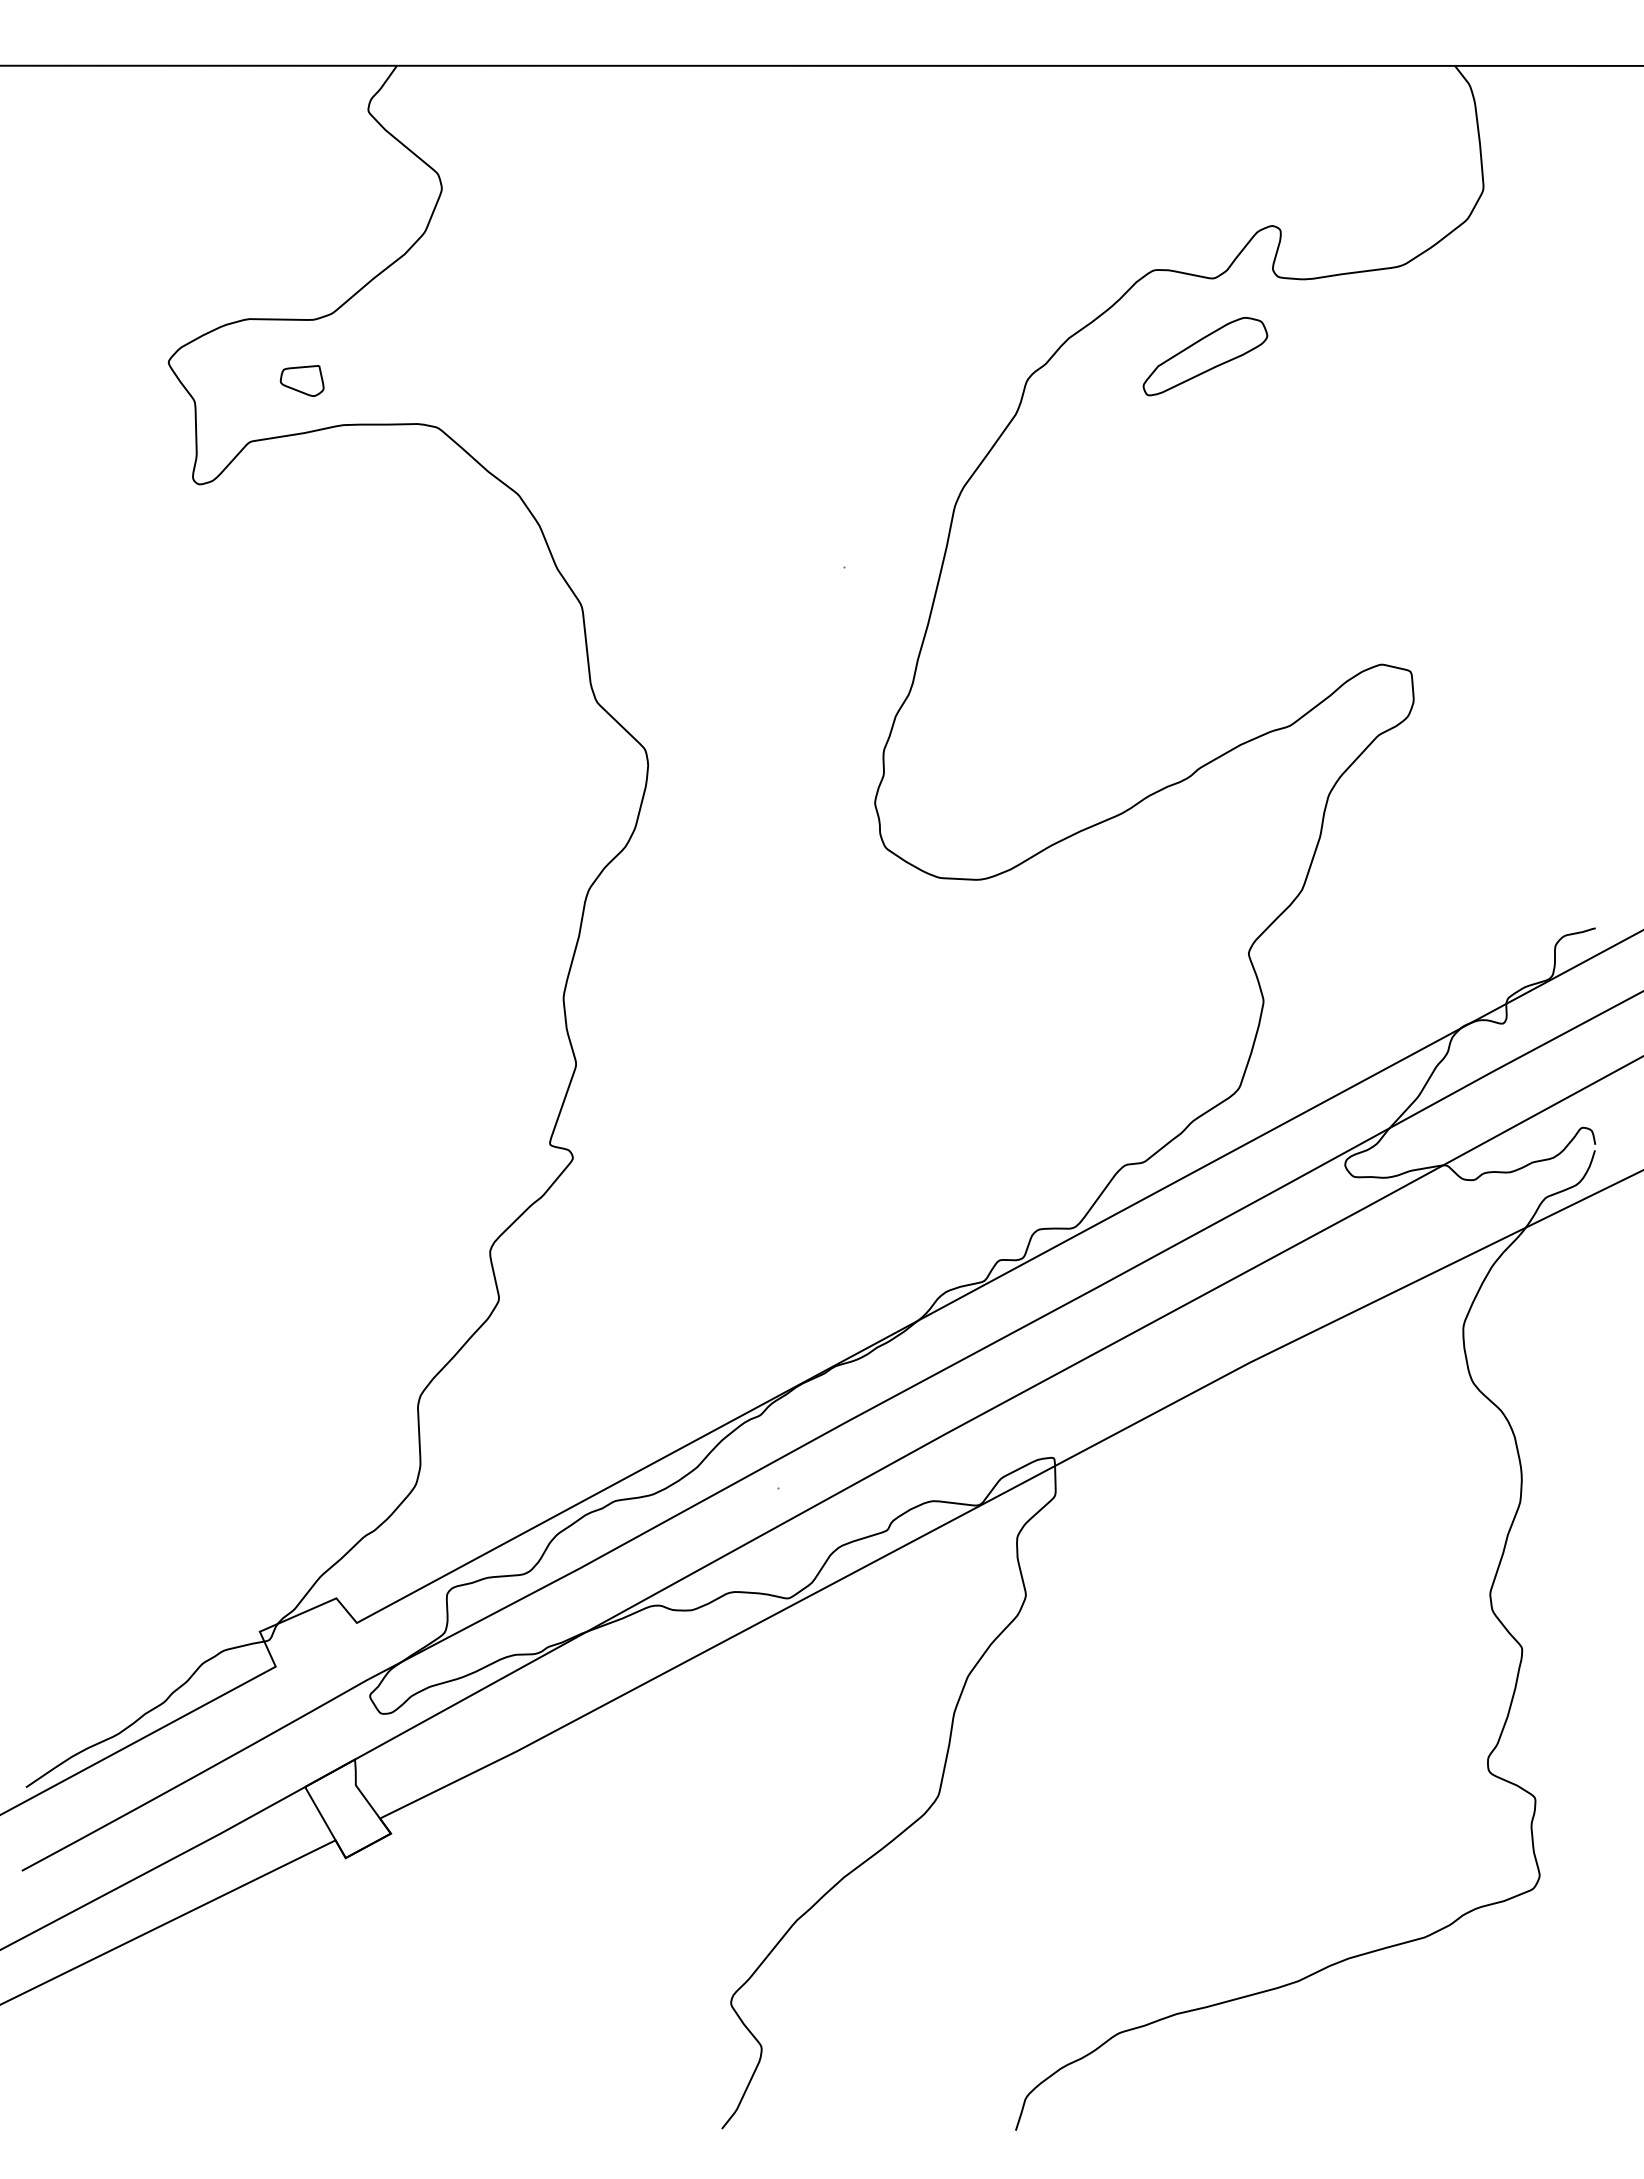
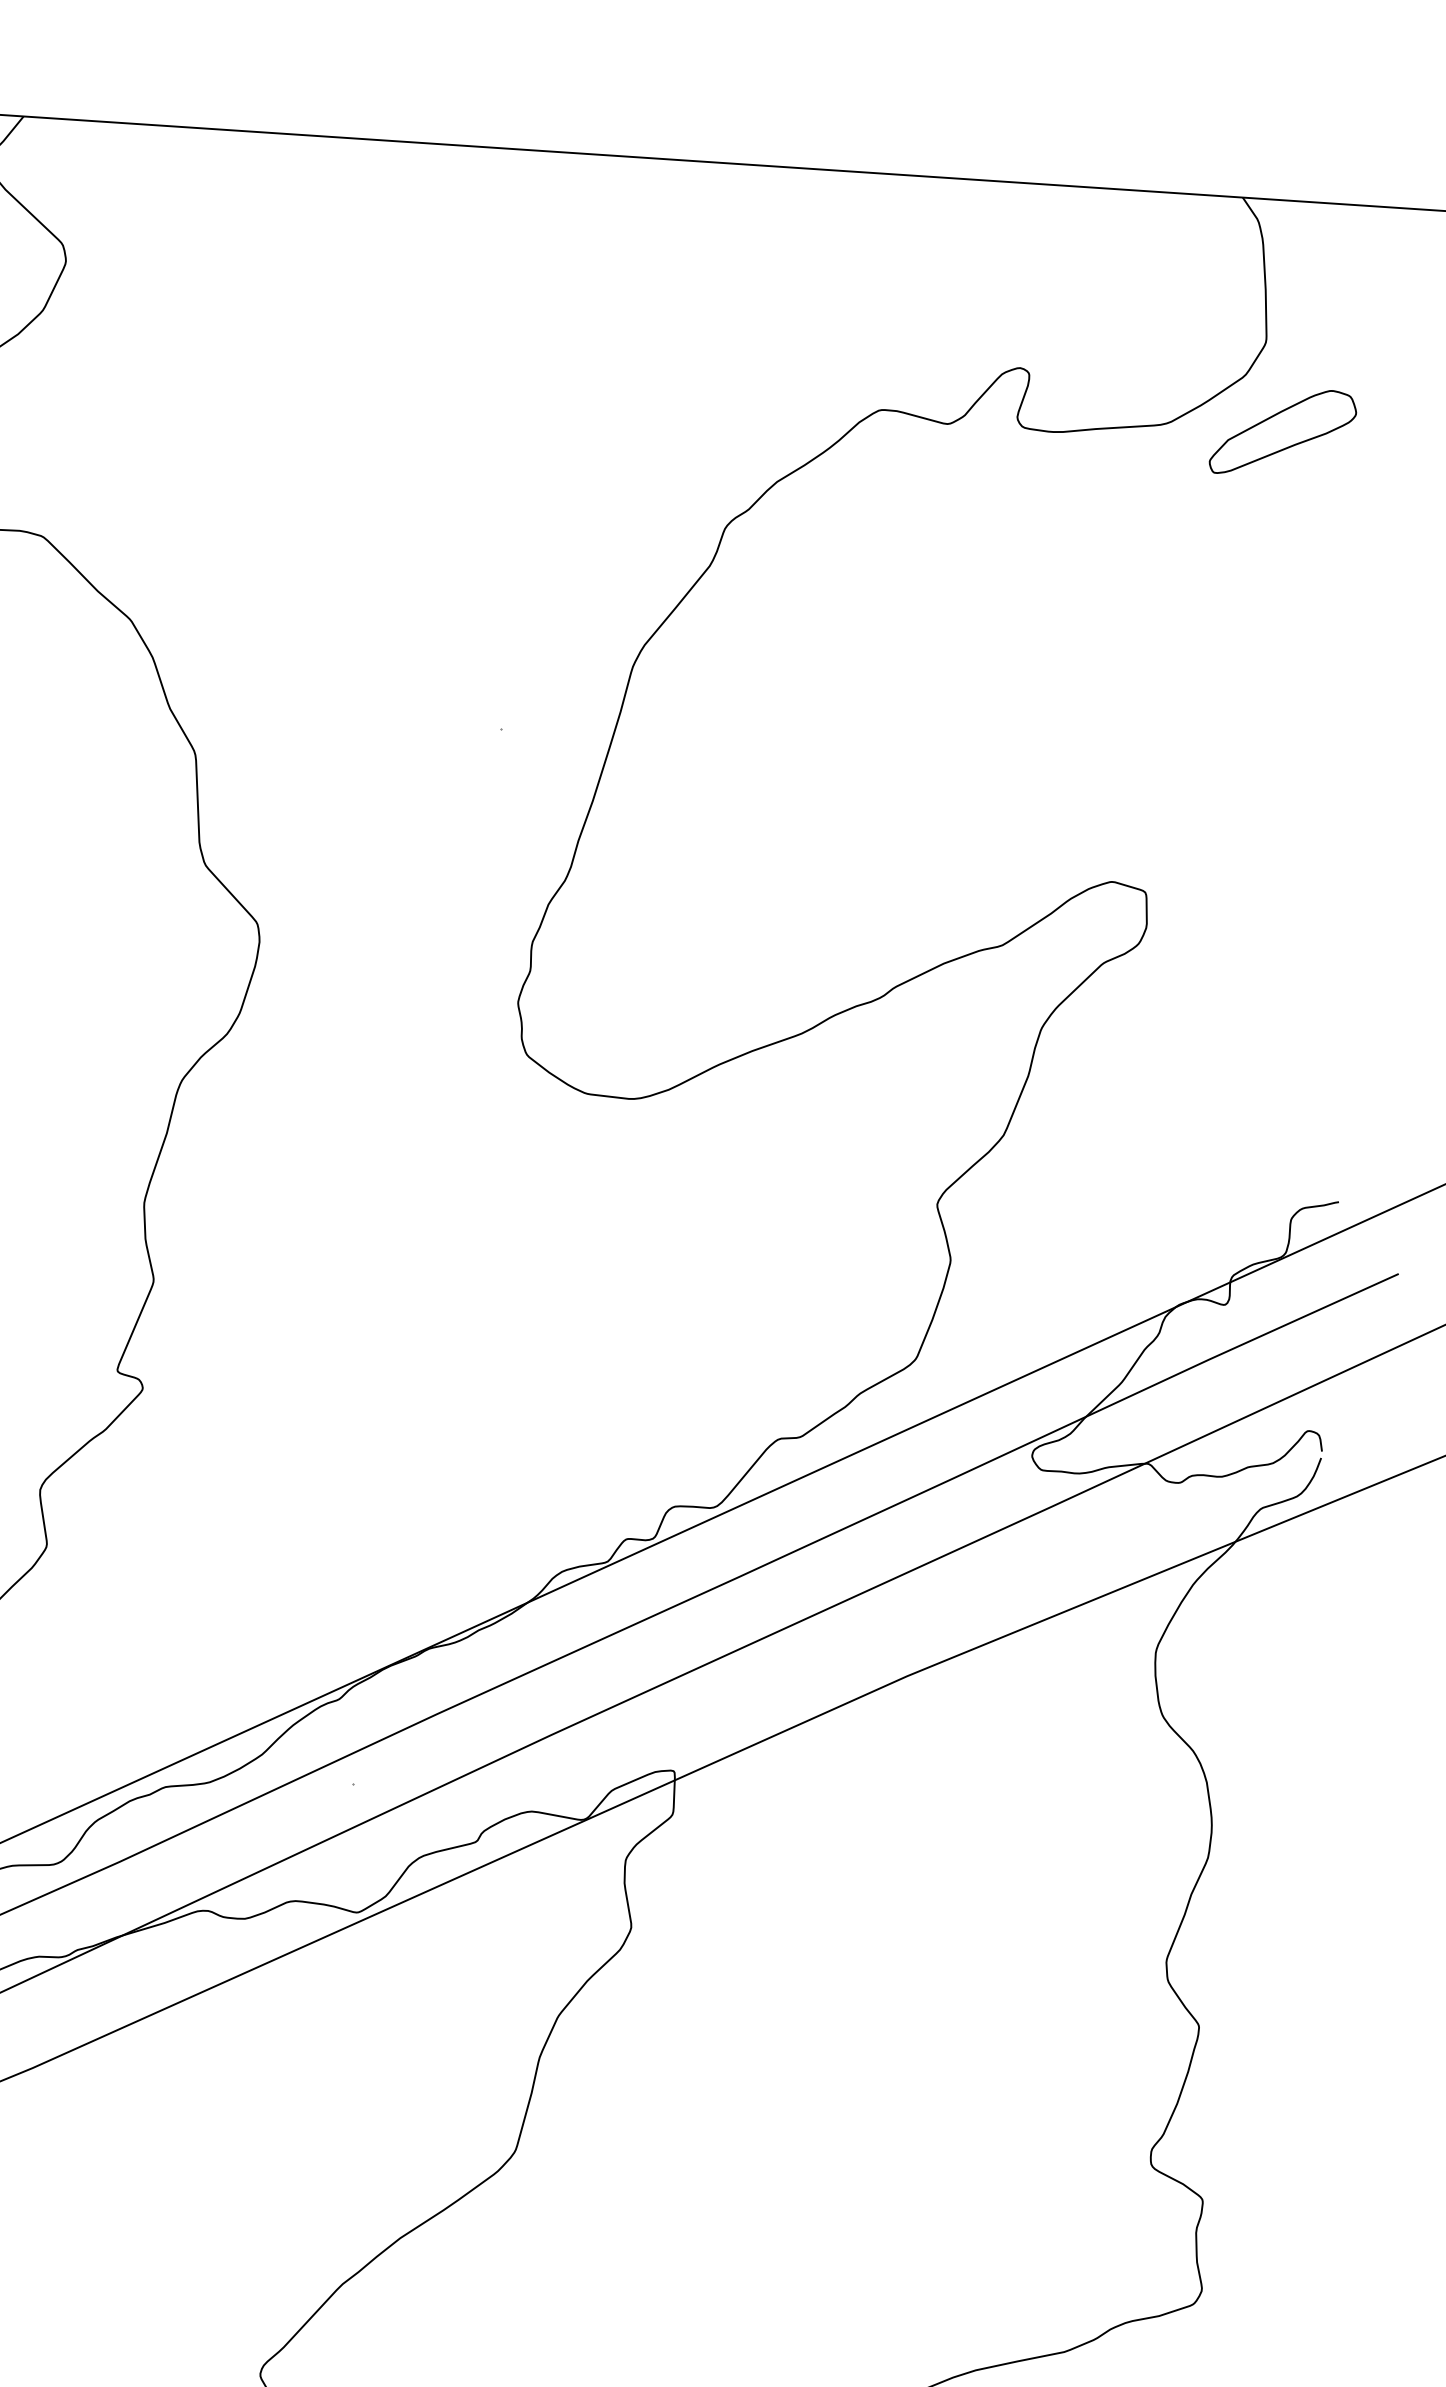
part: (1205, 356) -> (1283, 432), moved

